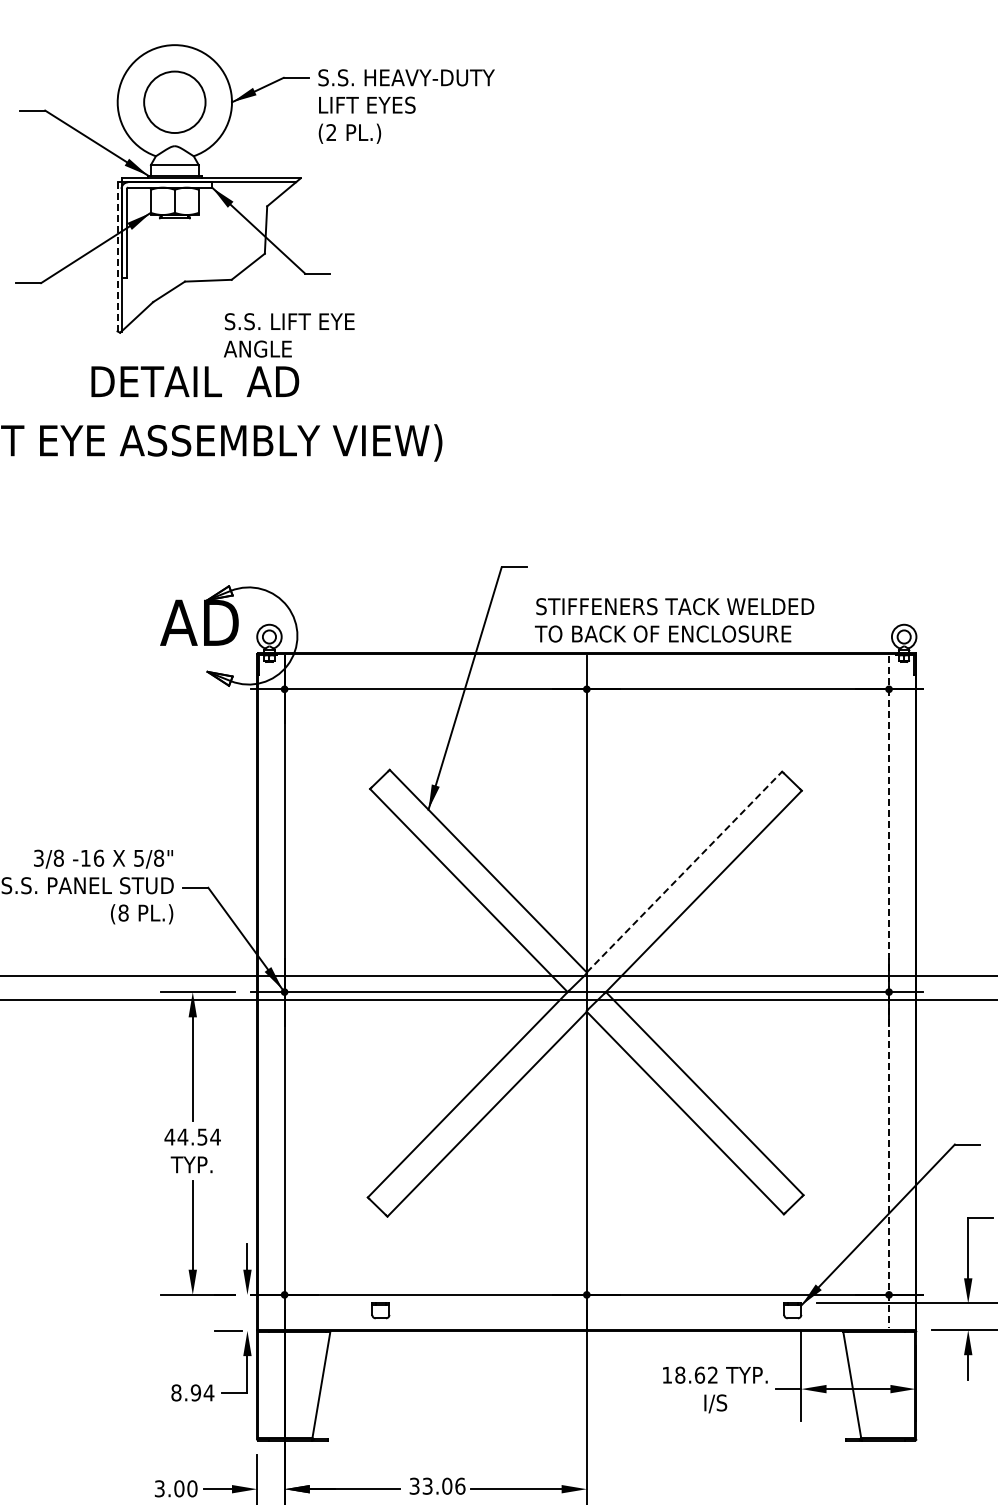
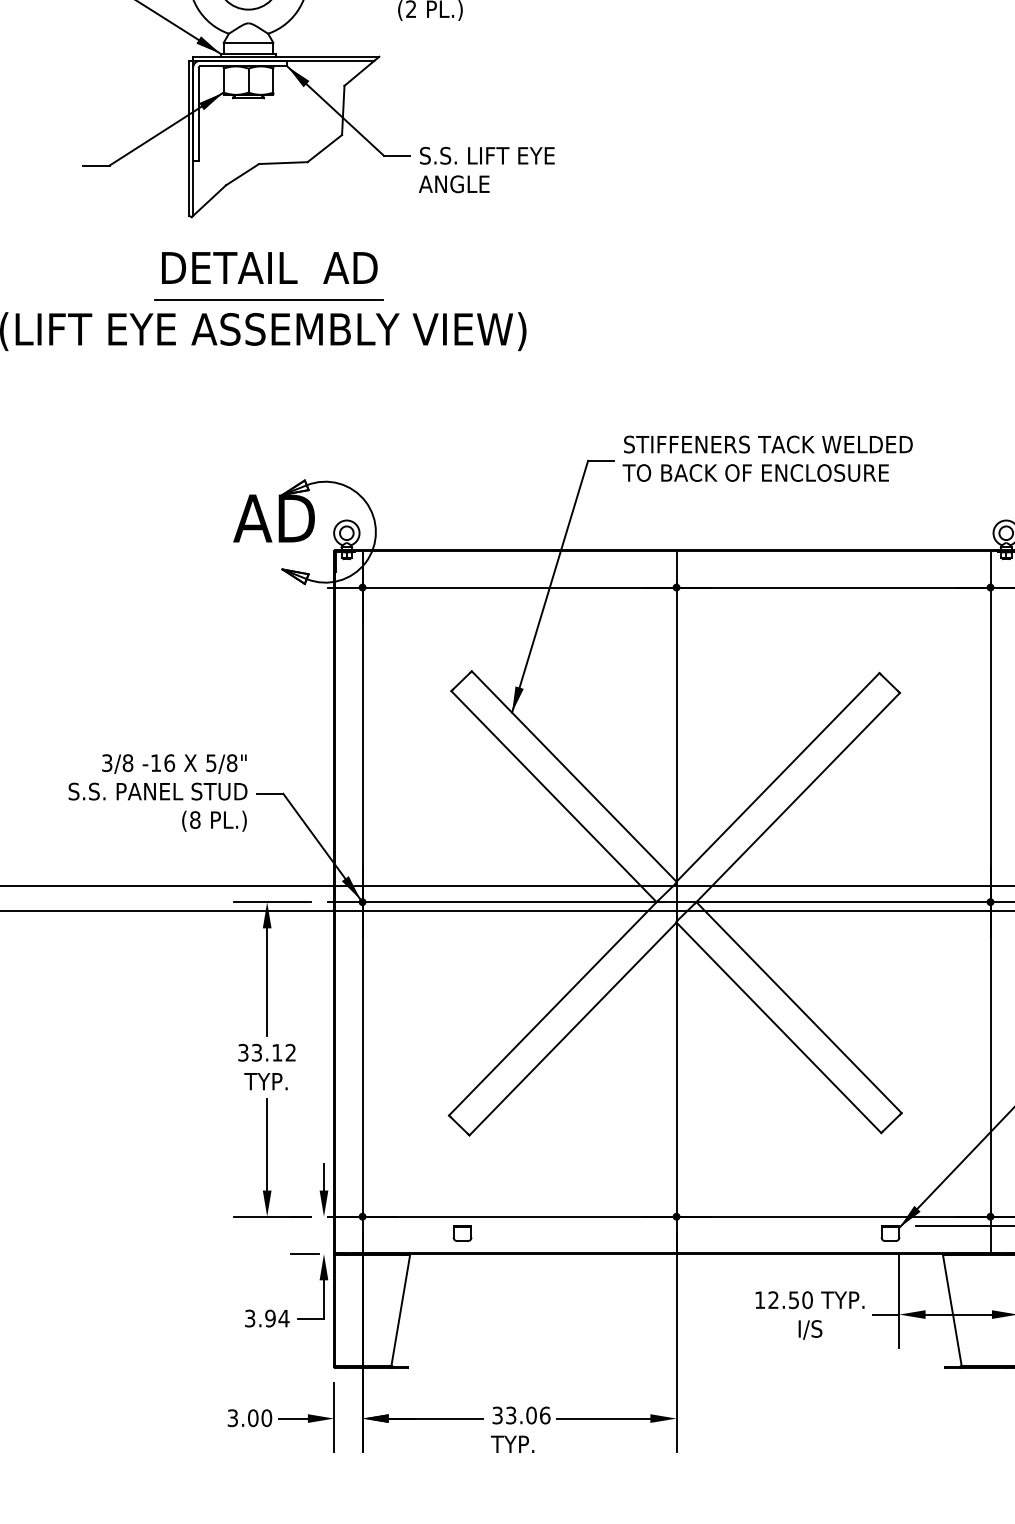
line: (117, 256) -> (188, 137), dashed -> solid
text: (289, 335) -> (487, 170), moved
line: (194, 412) -> (268, 300), added
text: (674, 620) -> (767, 458), moved
line: (684, 871) -> (778, 776), dashed -> solid
line: (889, 992) -> (990, 902), dashed -> solid
text: (192, 1136) -> (266, 1052), 44.54 -> 33.12
text: (696, 1374) -> (790, 1299), 18.62 -> 12.50
text: (176, 1392) -> (250, 1318), 8.94 -> 3.94

